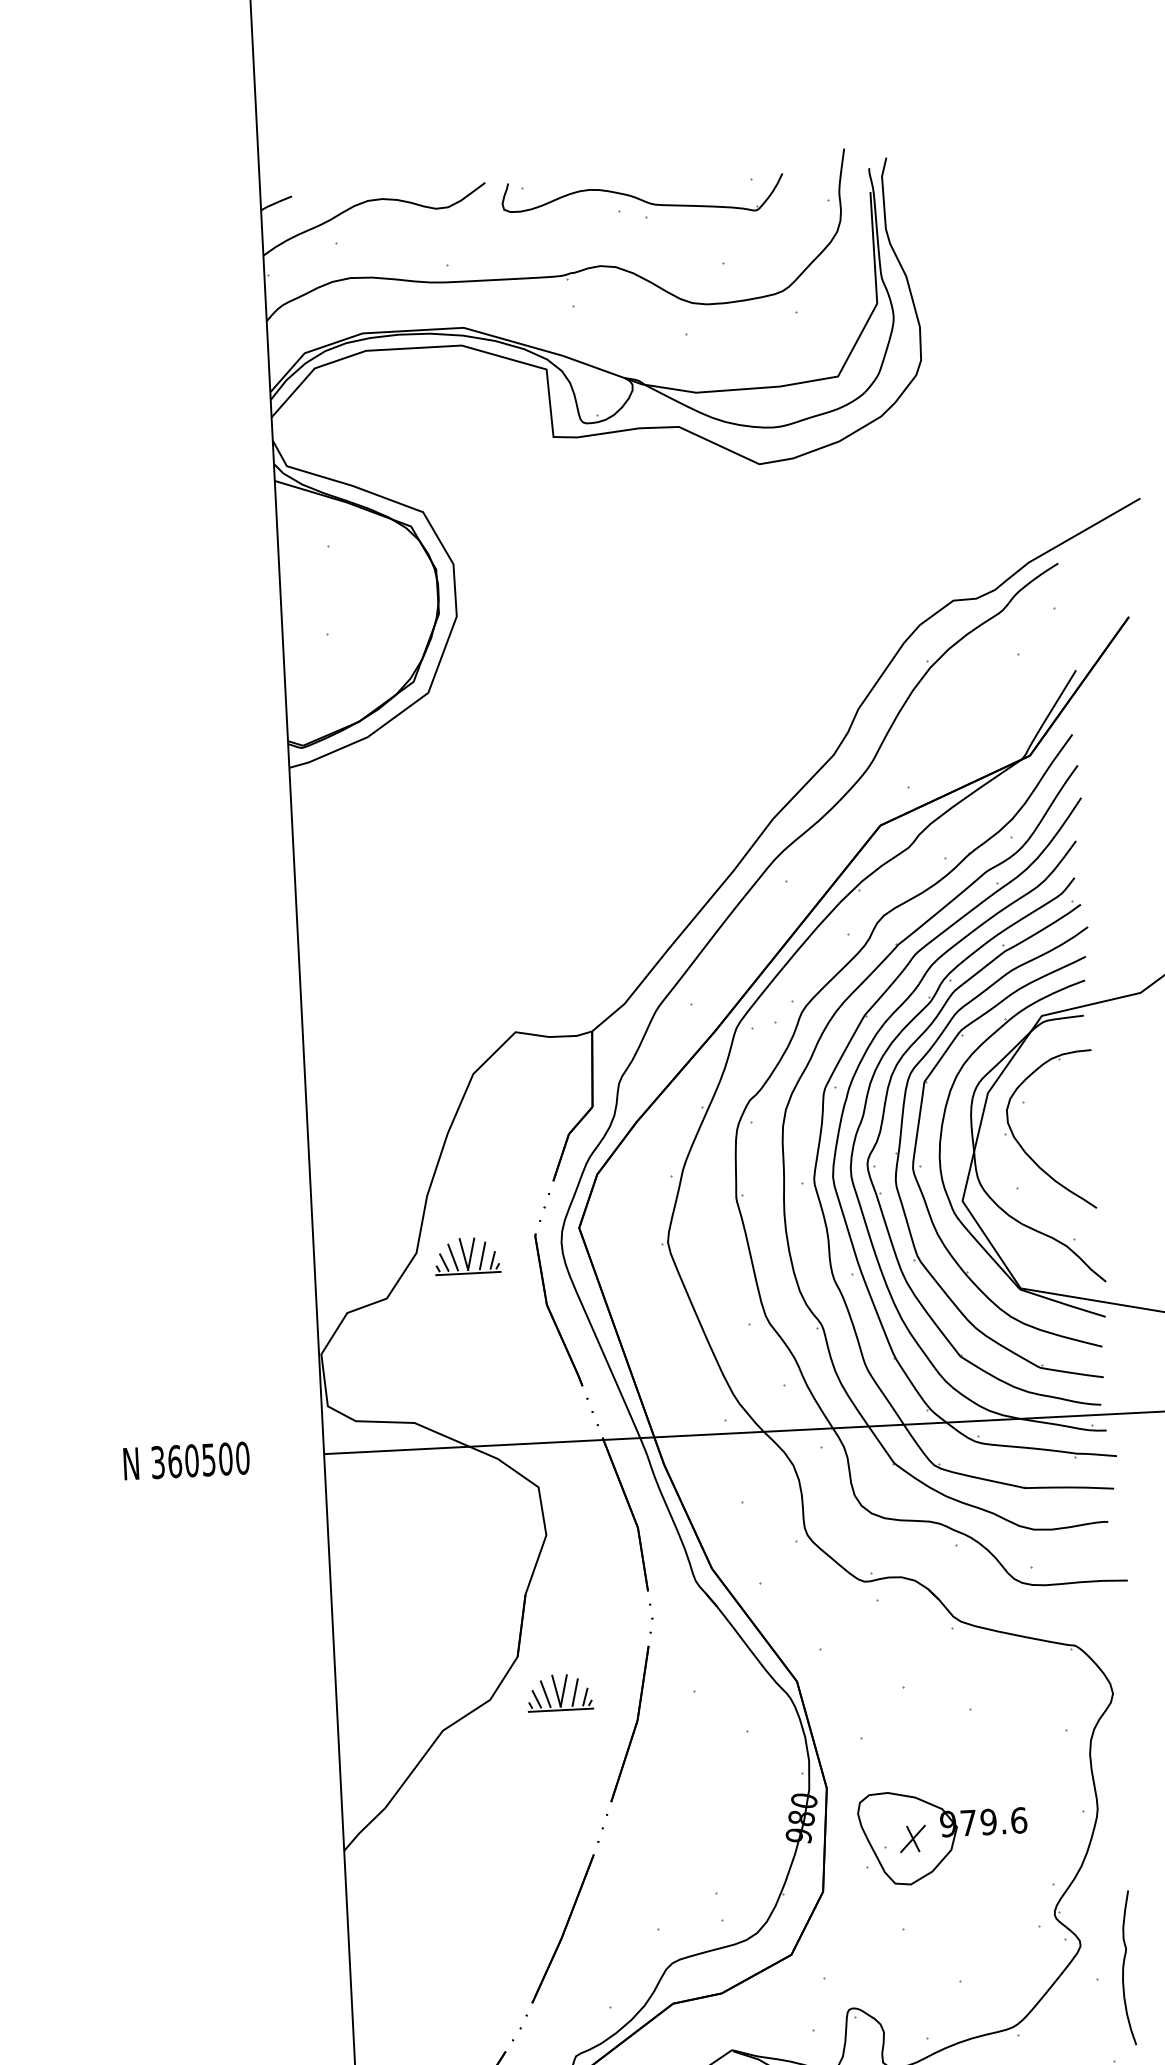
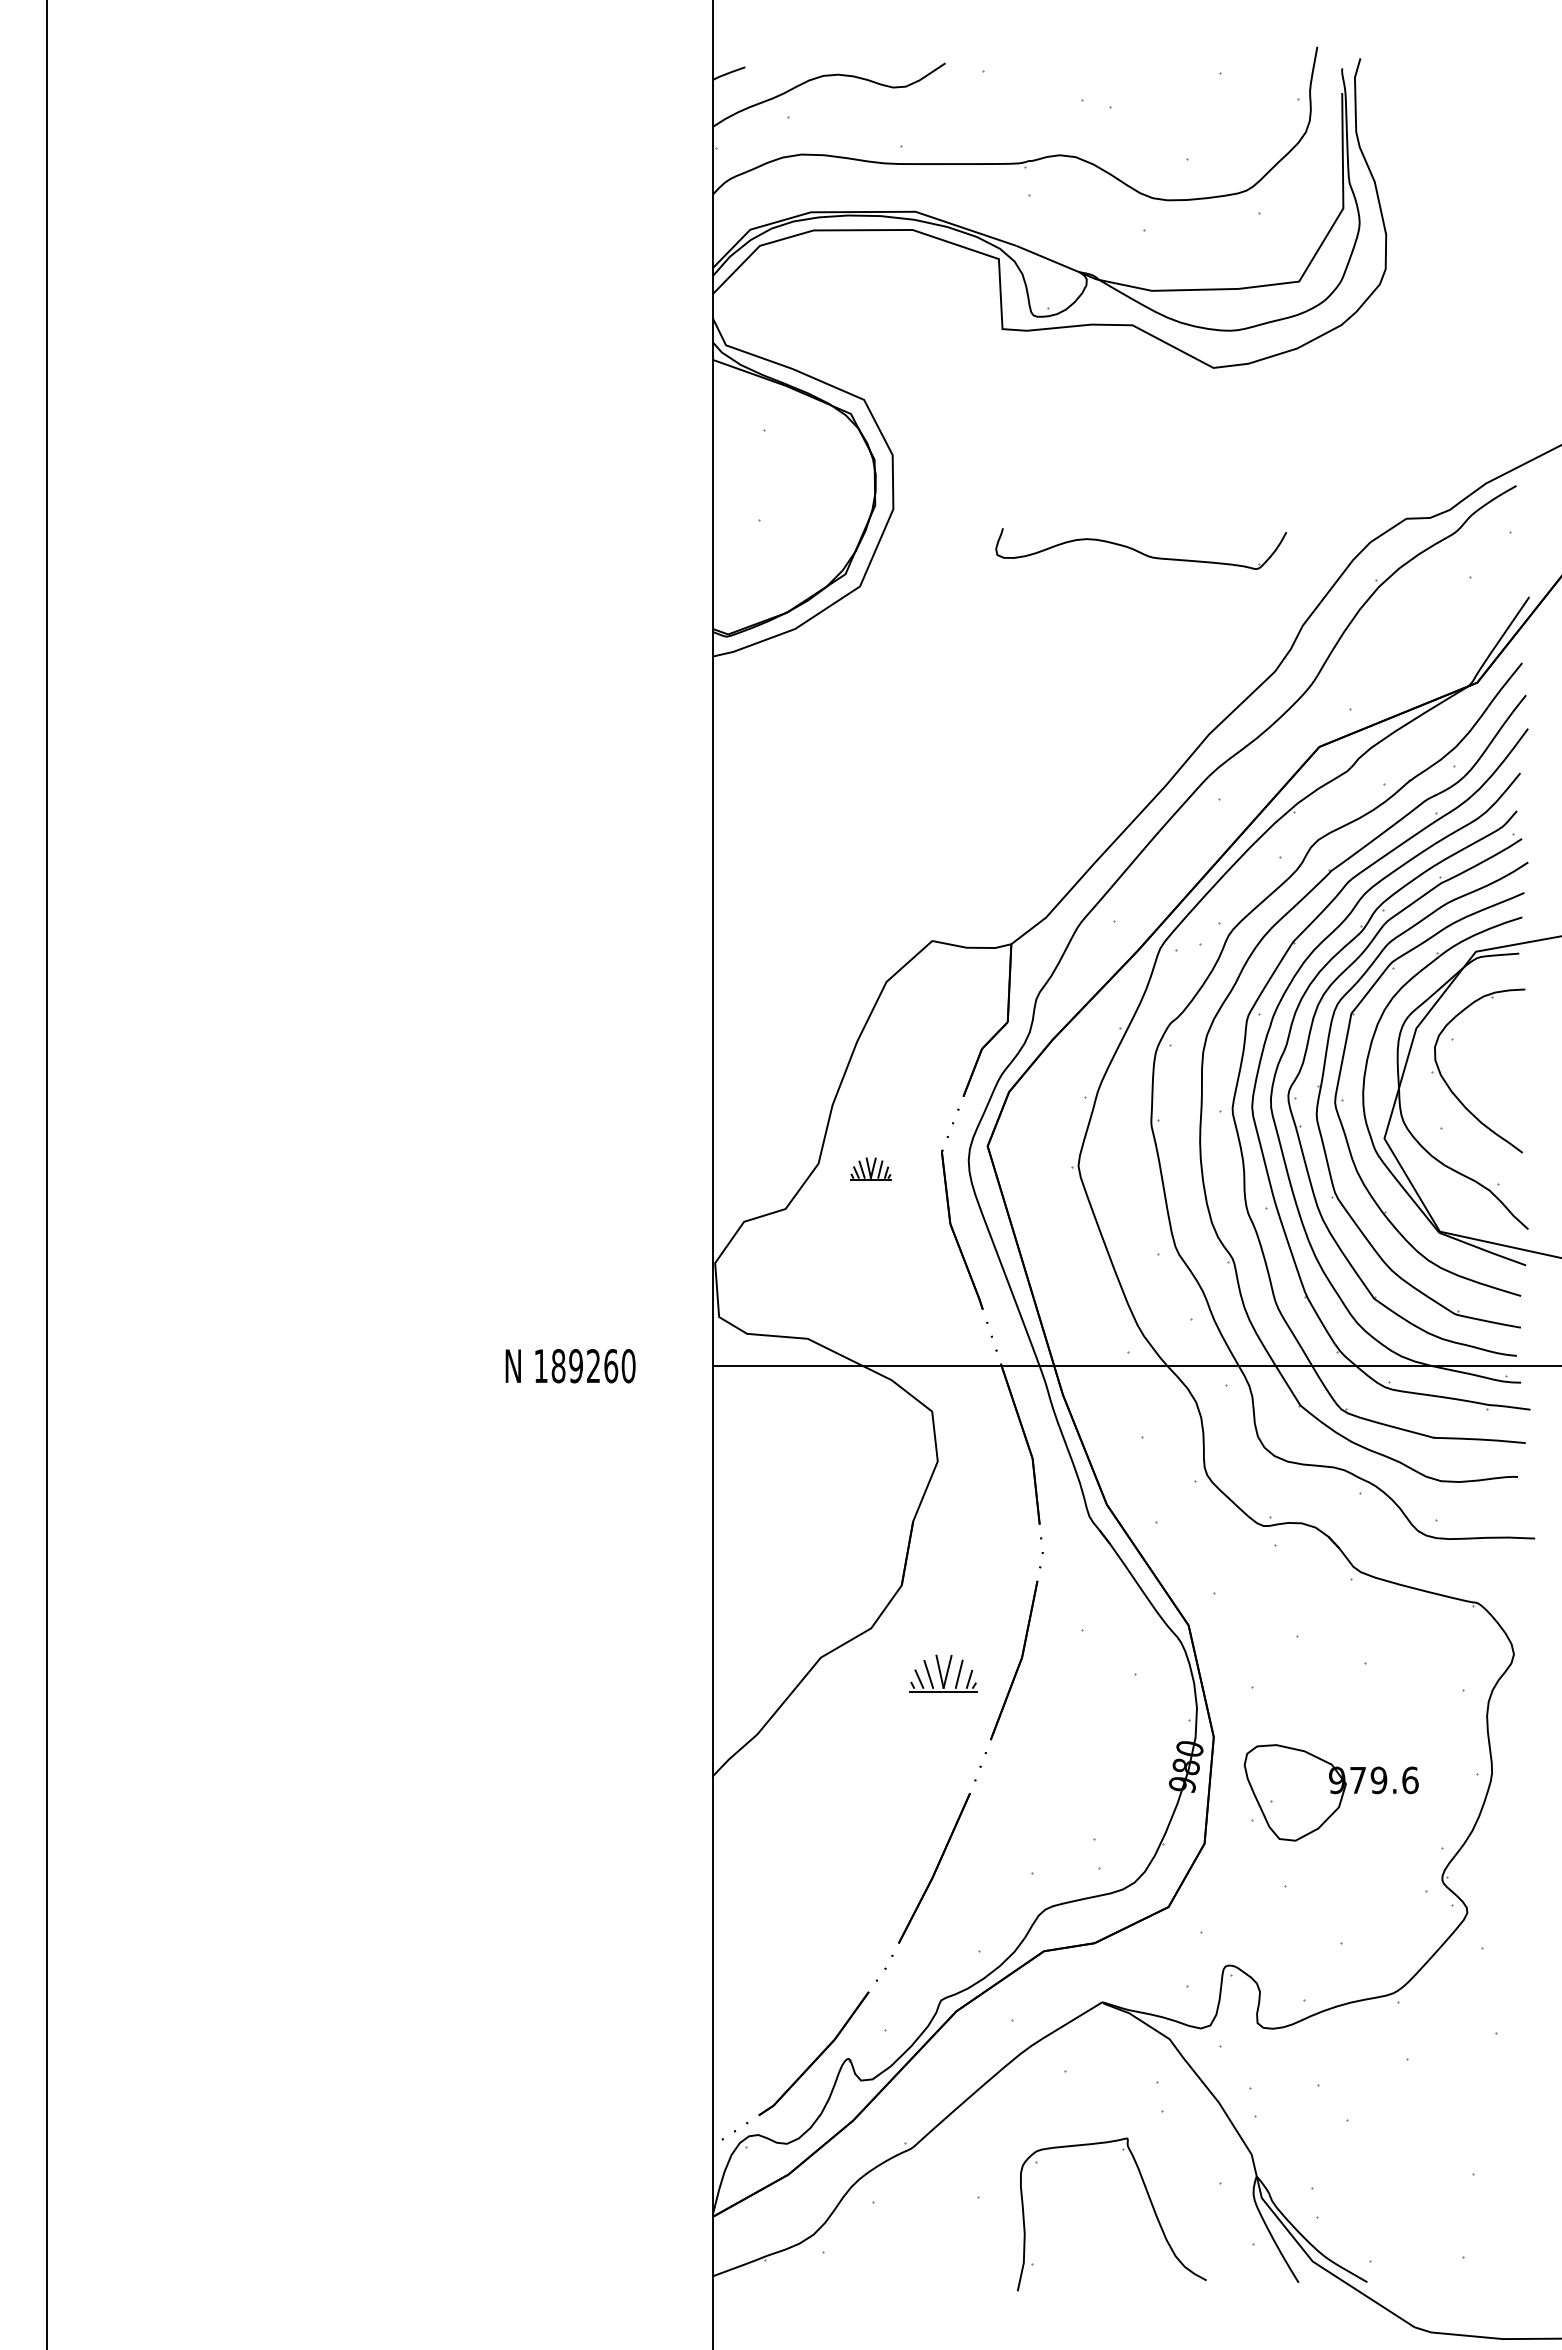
part: (642, 196) -> (1140, 548), moved
part: (466, 1255) -> (870, 1168), size x0.6
text: (192, 1461) -> (576, 1366), 360500 -> 189260
part: (559, 1692) -> (943, 1673), moved
part: (912, 1838) -> (1299, 1793), removed
curve: (1124, 1967) -> (1511, 1937), removed

